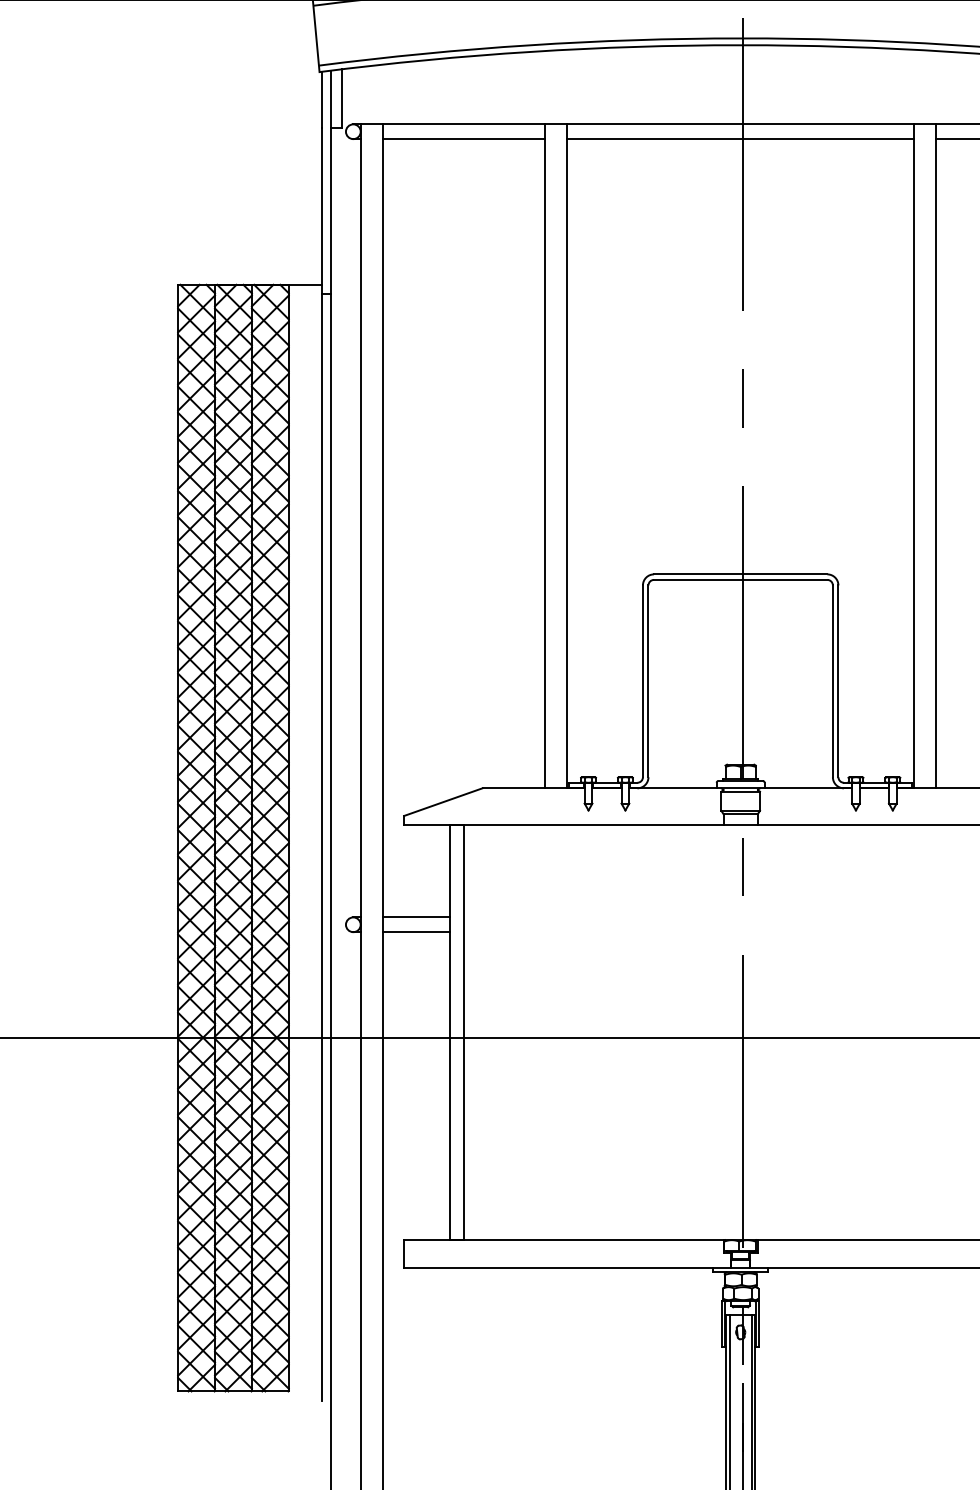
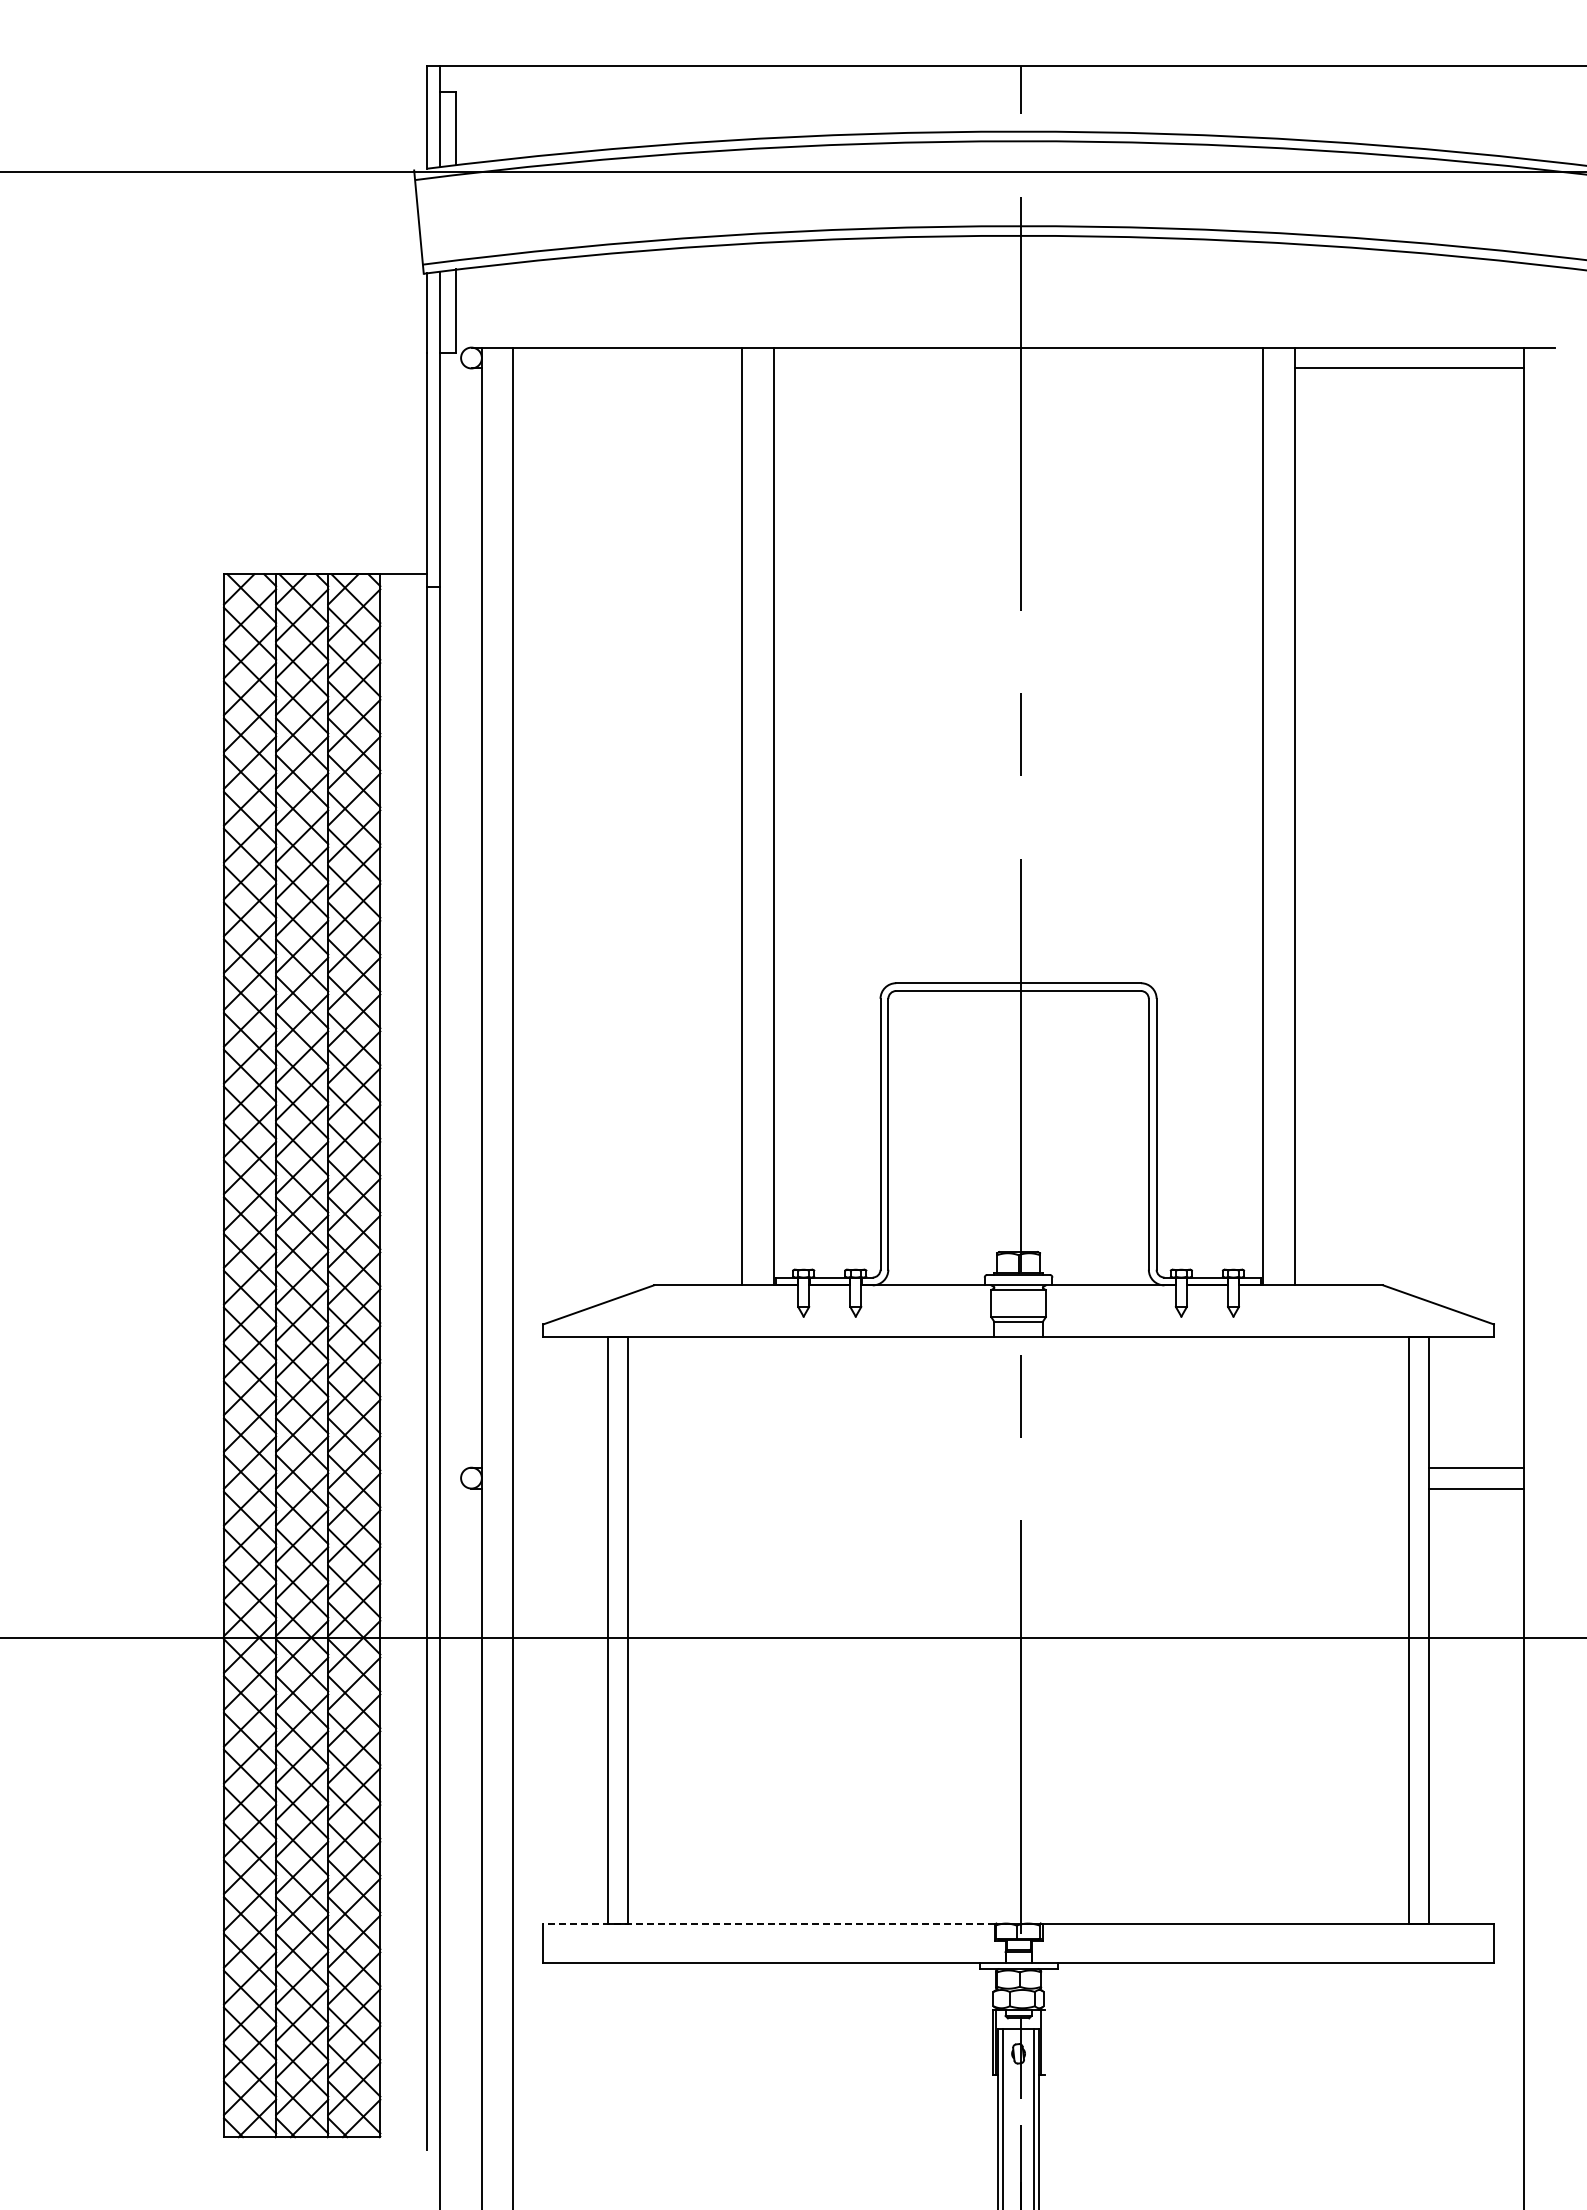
line: (463, 139) -> (627, 368), removed
line: (740, 139) -> (1018, 368), removed
line: (416, 917) -> (560, 1467), removed
line: (416, 932) -> (560, 1488), removed
line: (563, 1240) -> (768, 1923), solid -> dashed
line: (759, 1323) -> (1044, 2041), removed

